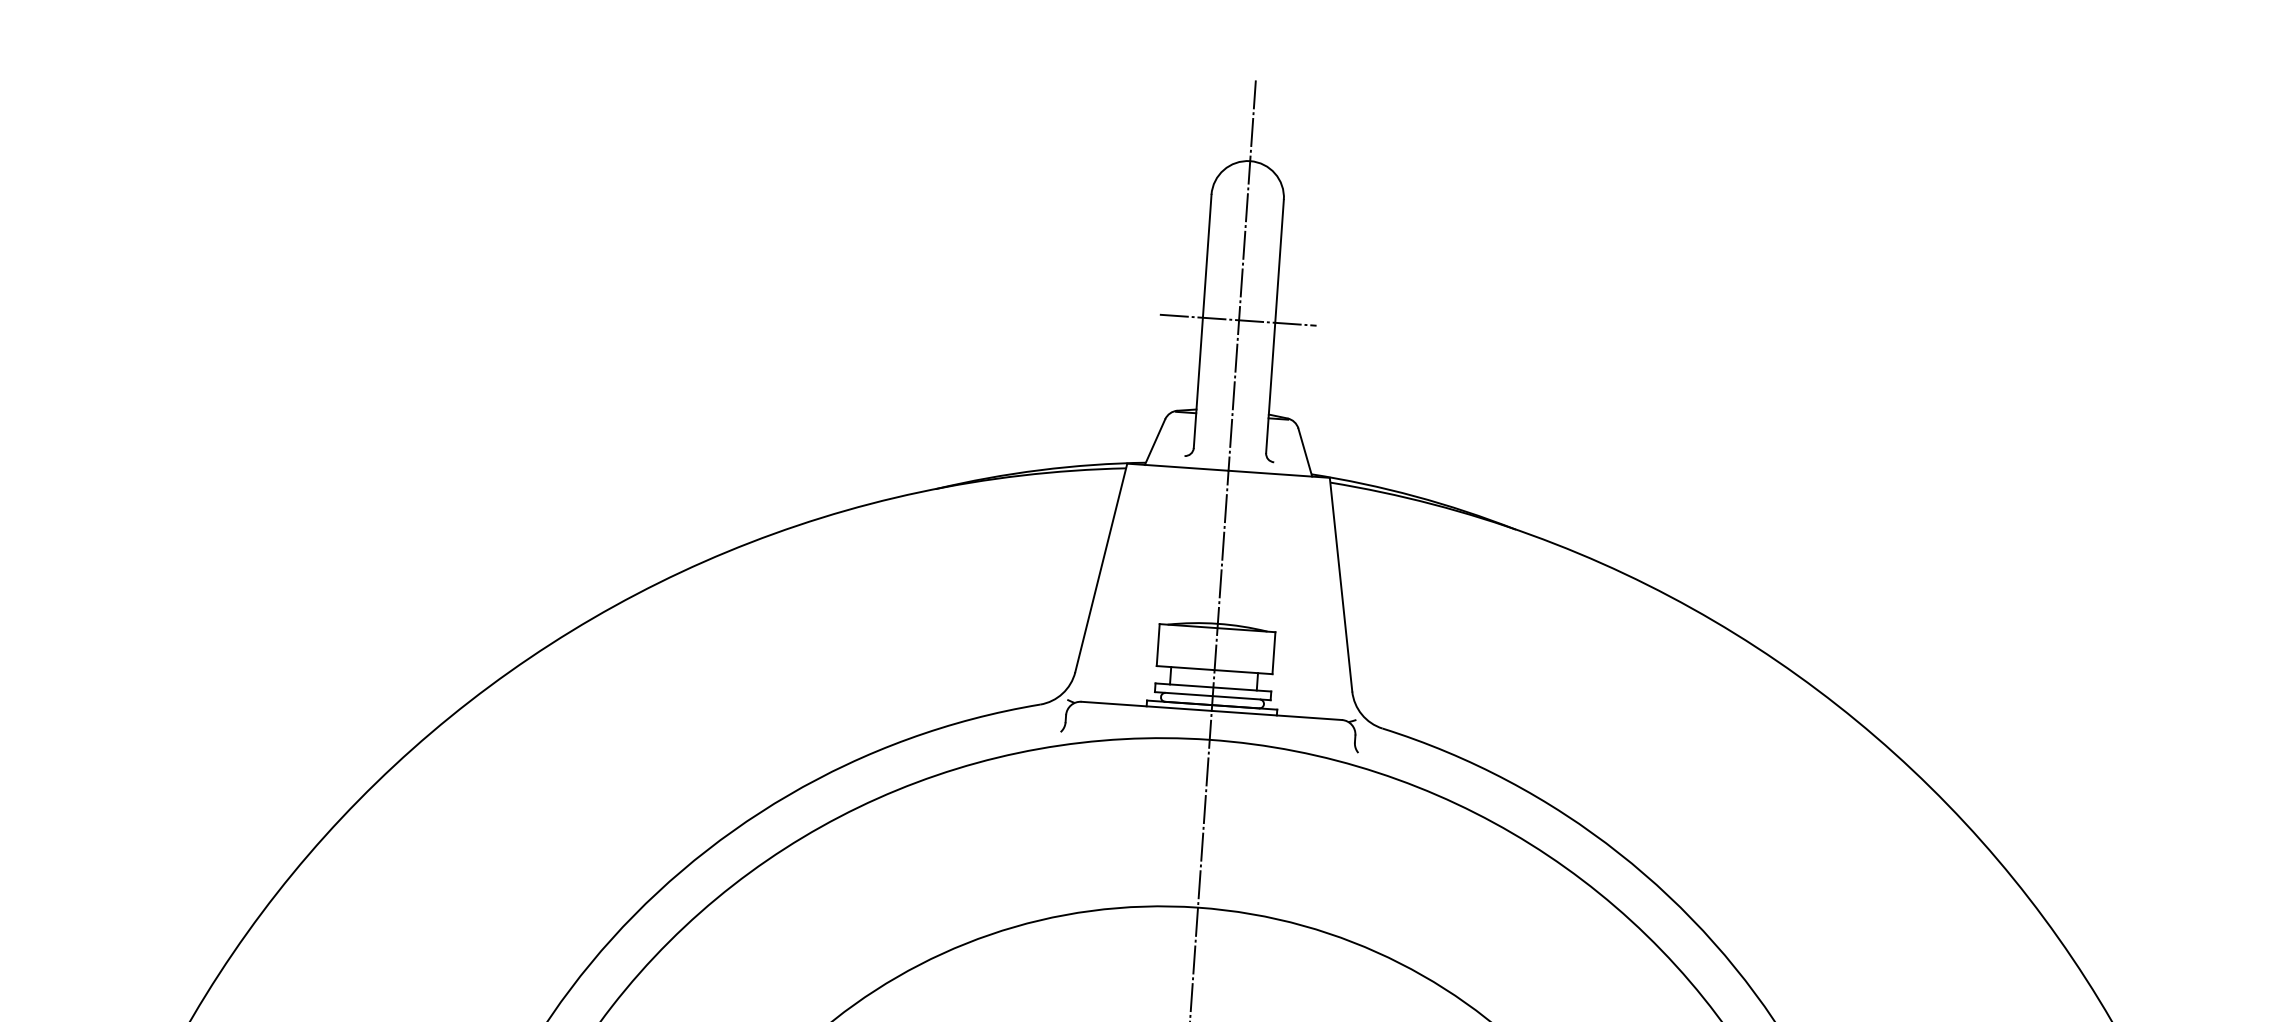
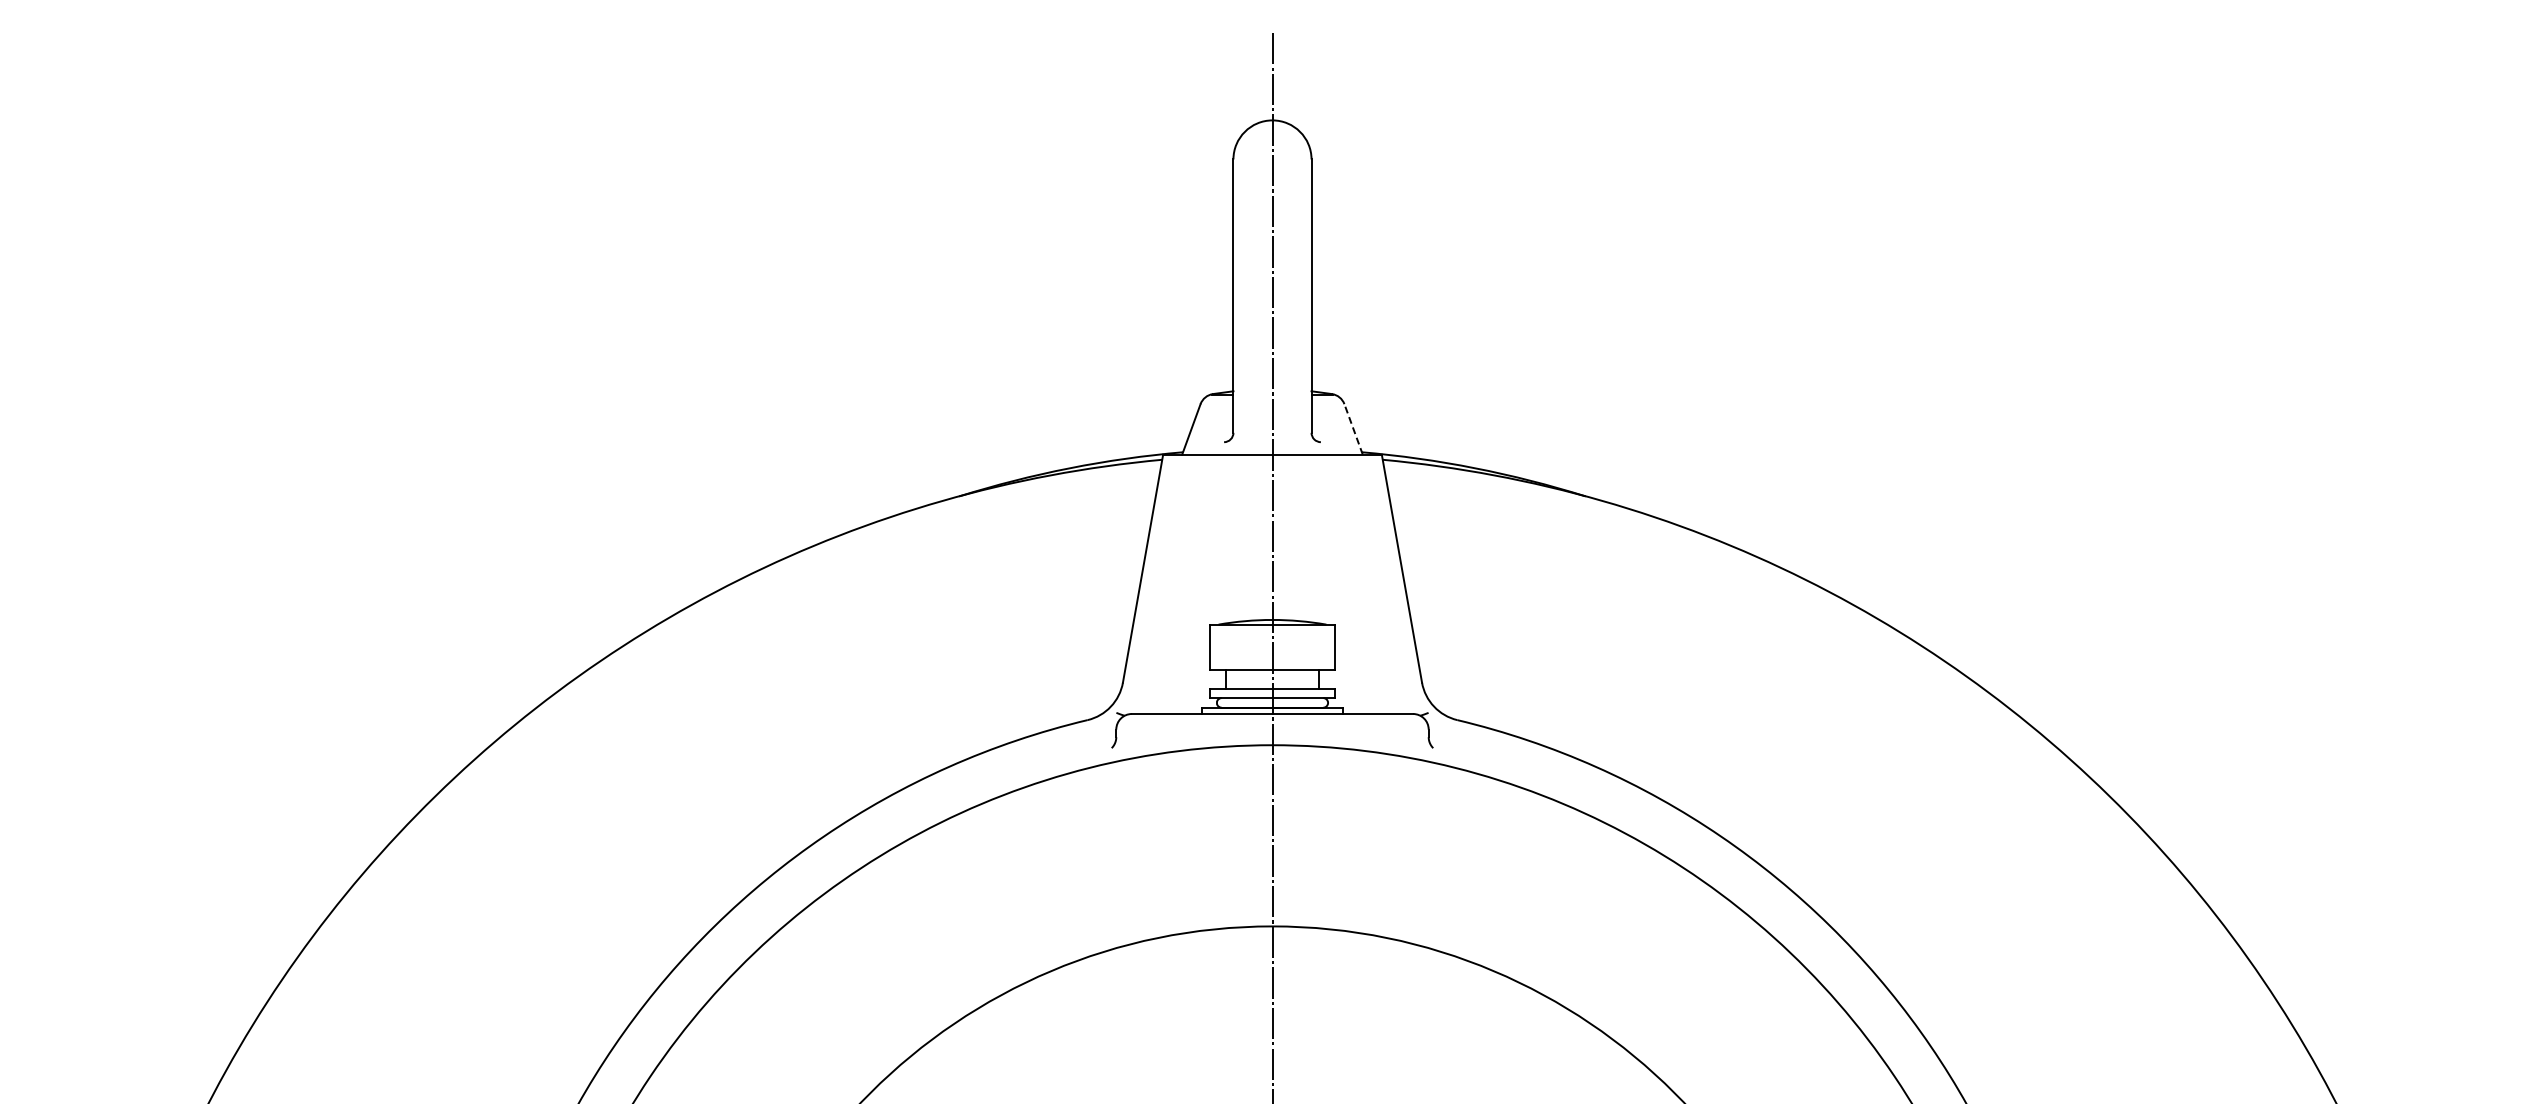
line: (1238, 320) -> (1271, 292), removed
line: (1305, 452) -> (1353, 429), solid -> dashed

